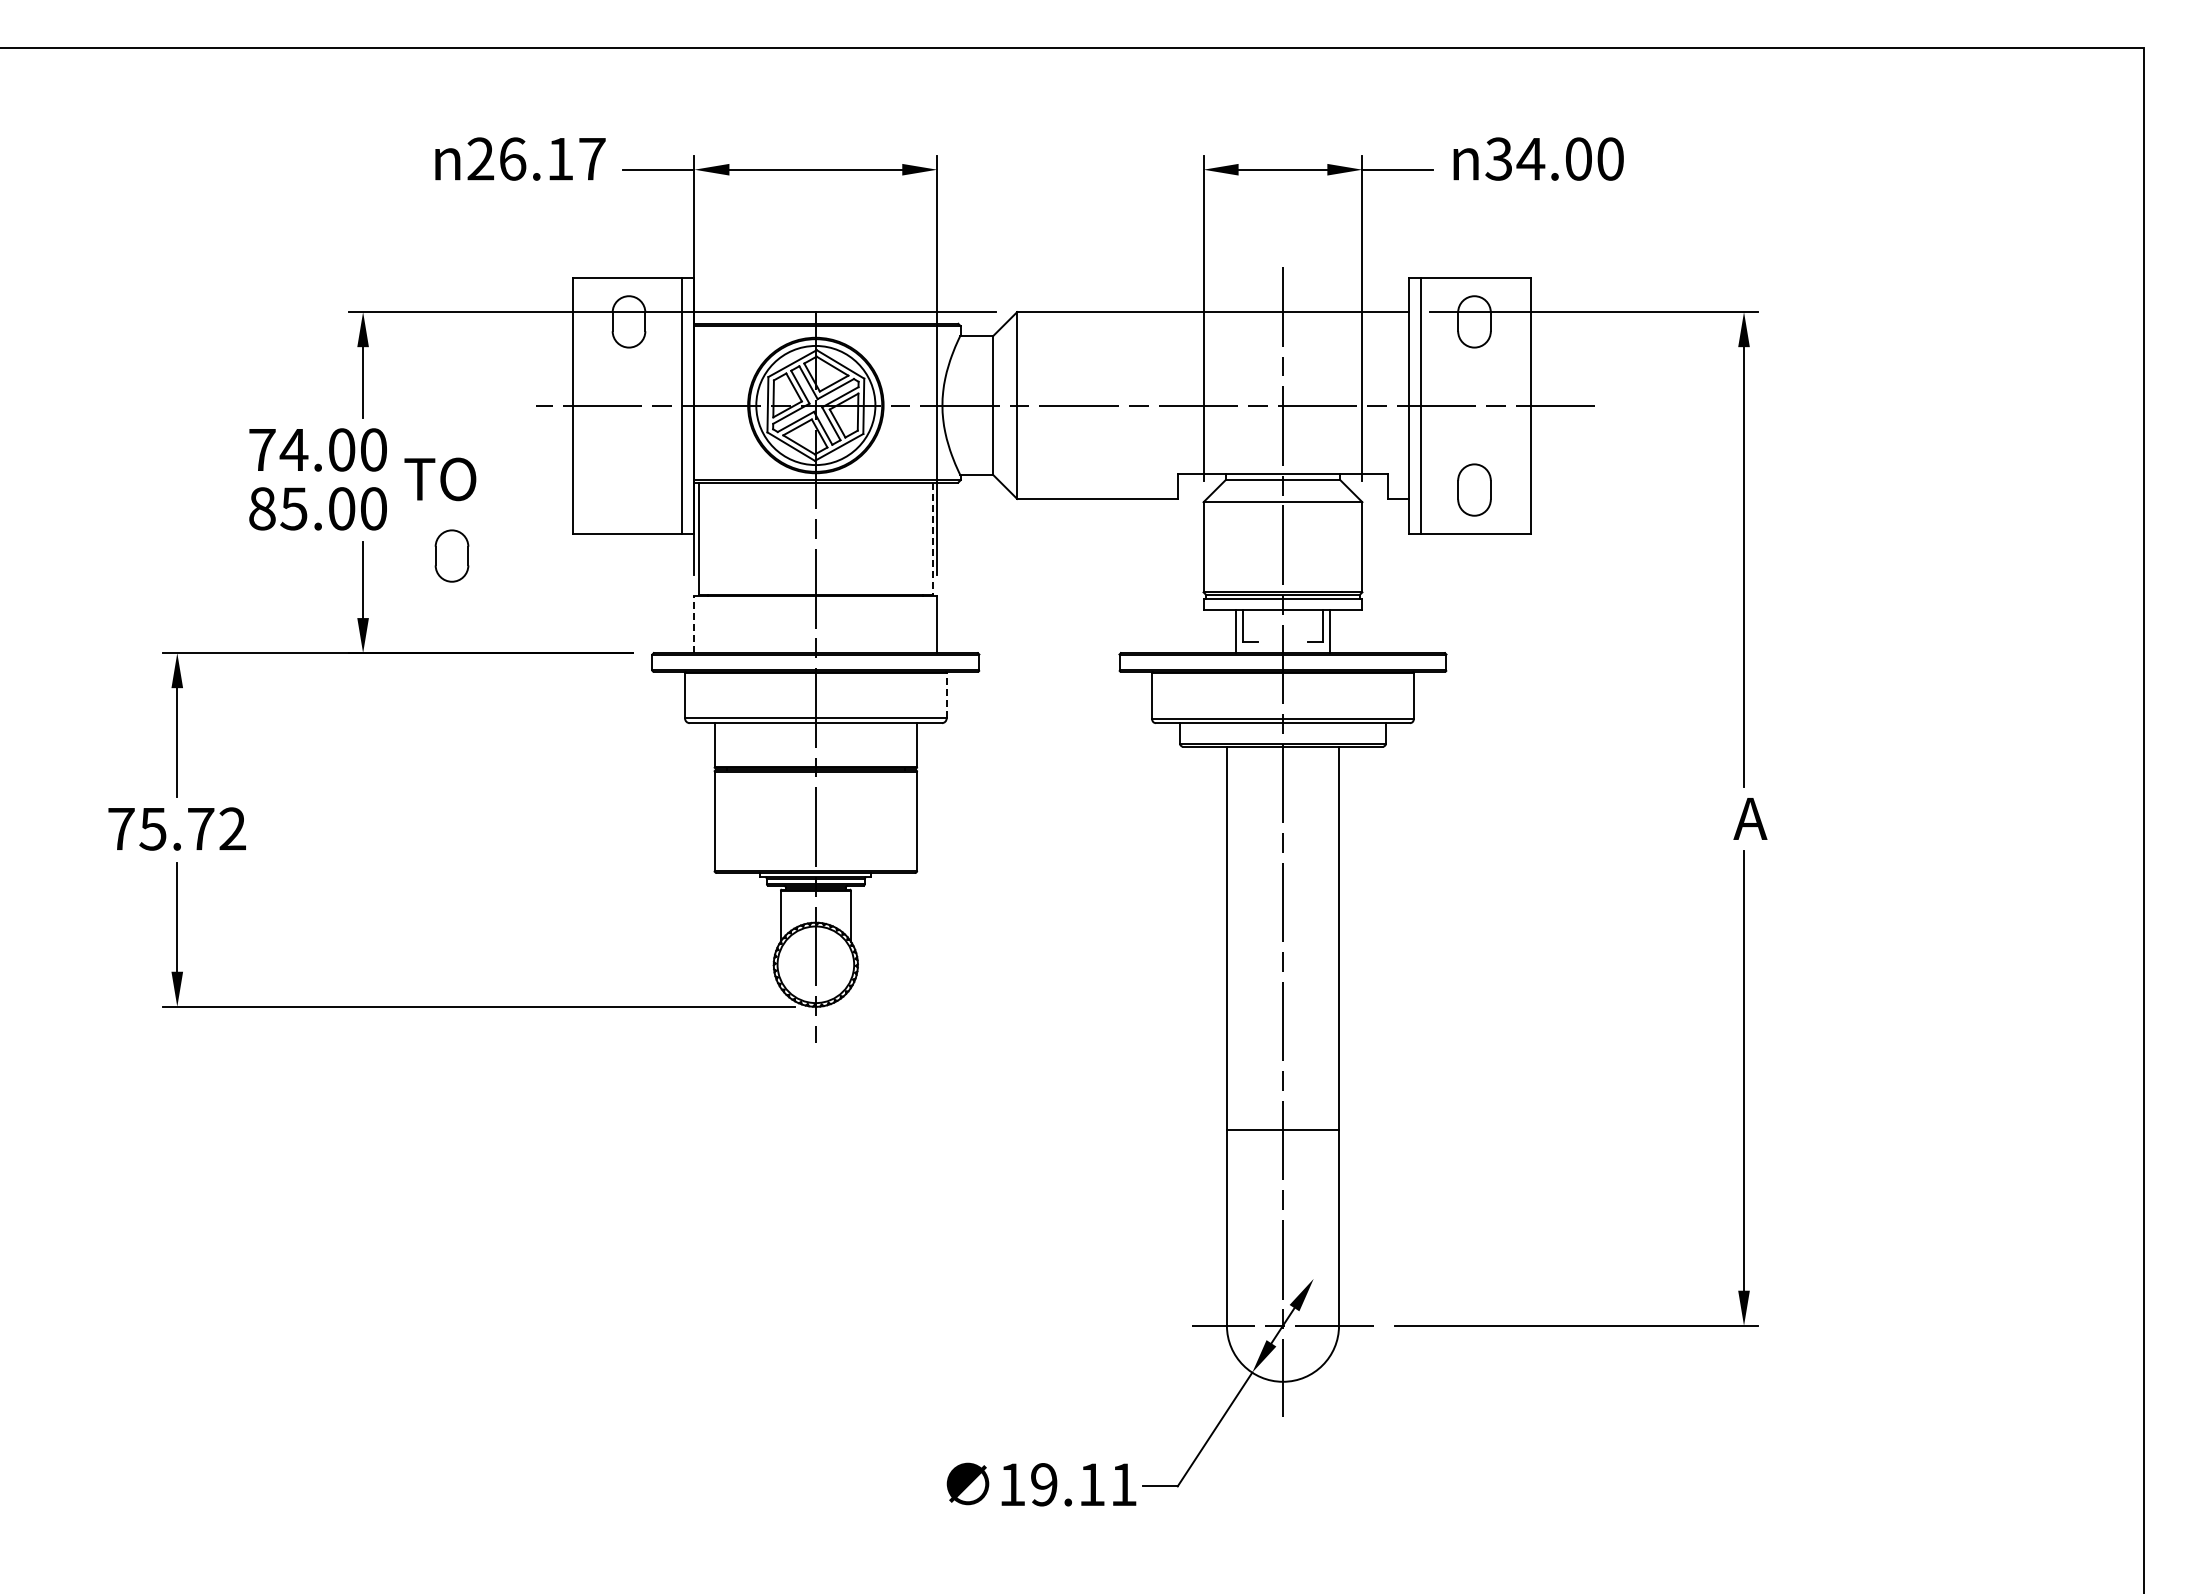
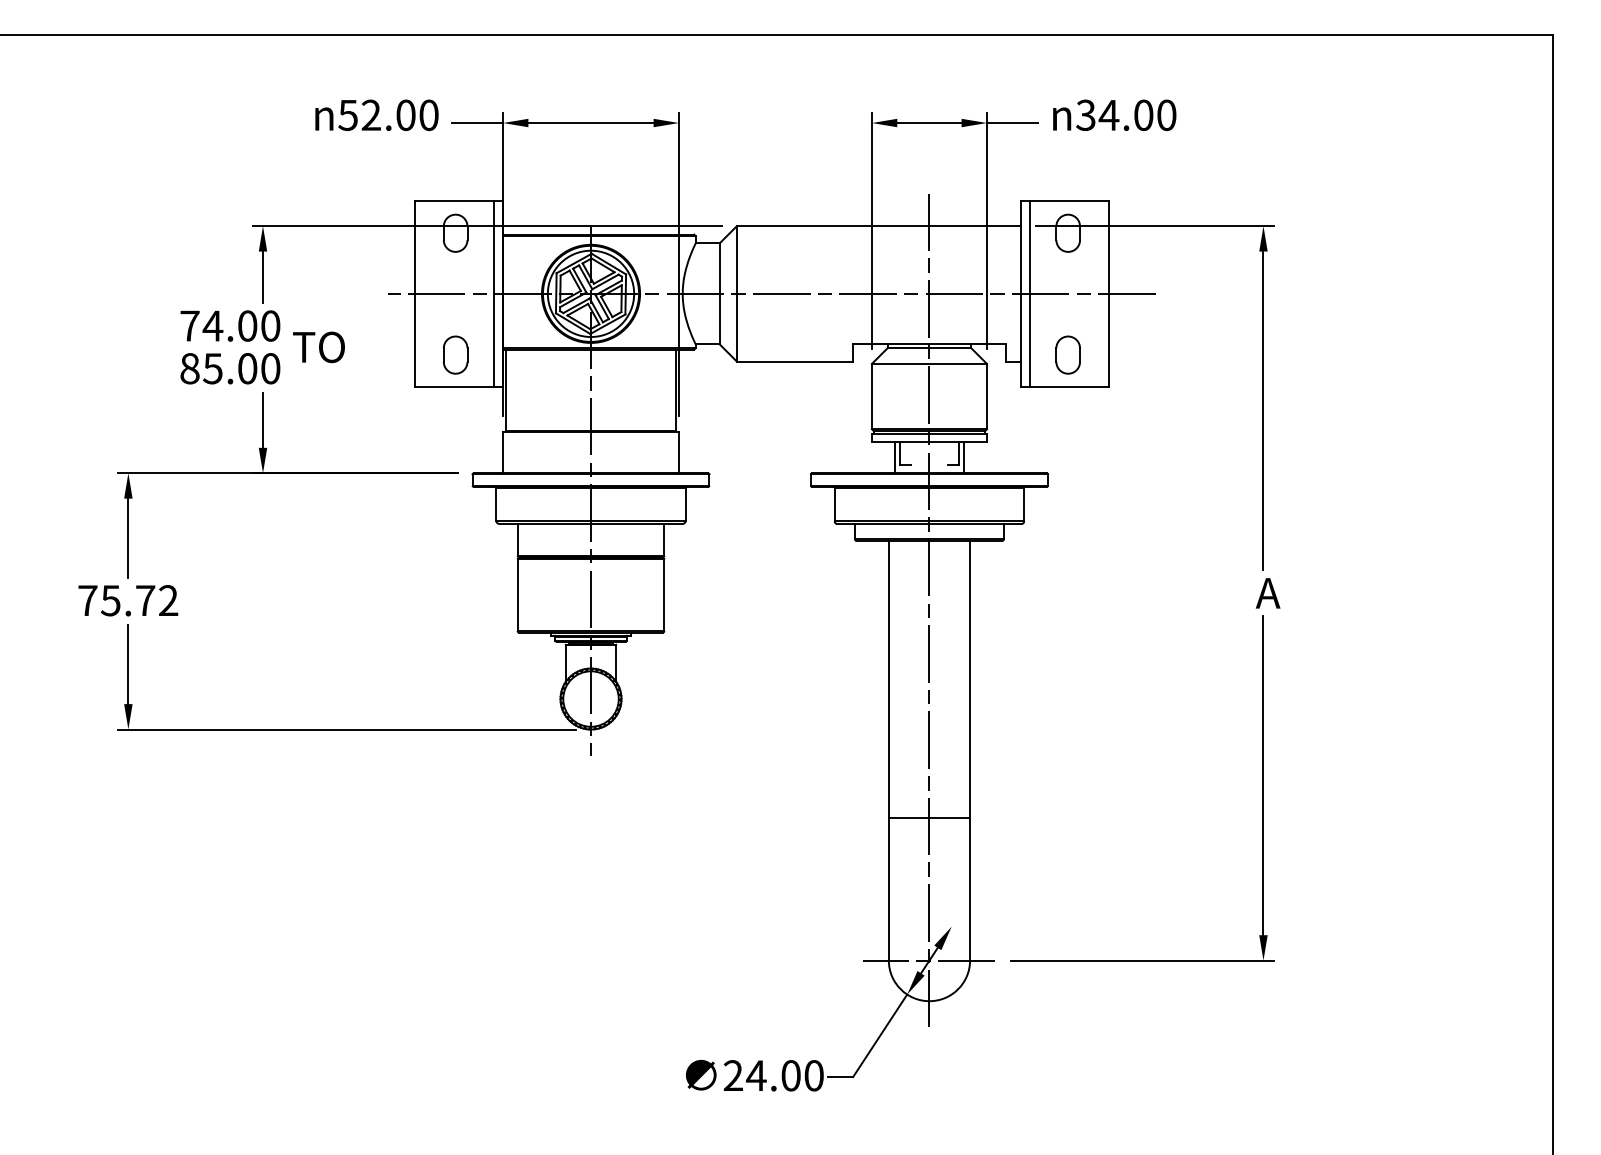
text: (535, 158) -> (387, 114), 26.17 -> 52.00
line: (932, 539) -> (675, 390), dashed -> solid
part: (451, 555) -> (455, 354), moved
line: (694, 624) -> (503, 452), dashed -> solid
line: (946, 695) -> (685, 503), dashed -> solid
text: (1068, 1484) -> (774, 1075), 19.11 -> 24.00

